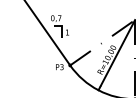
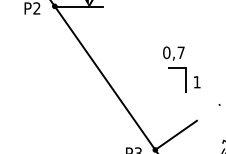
part: (59, 26) -> (180, 69), moved

